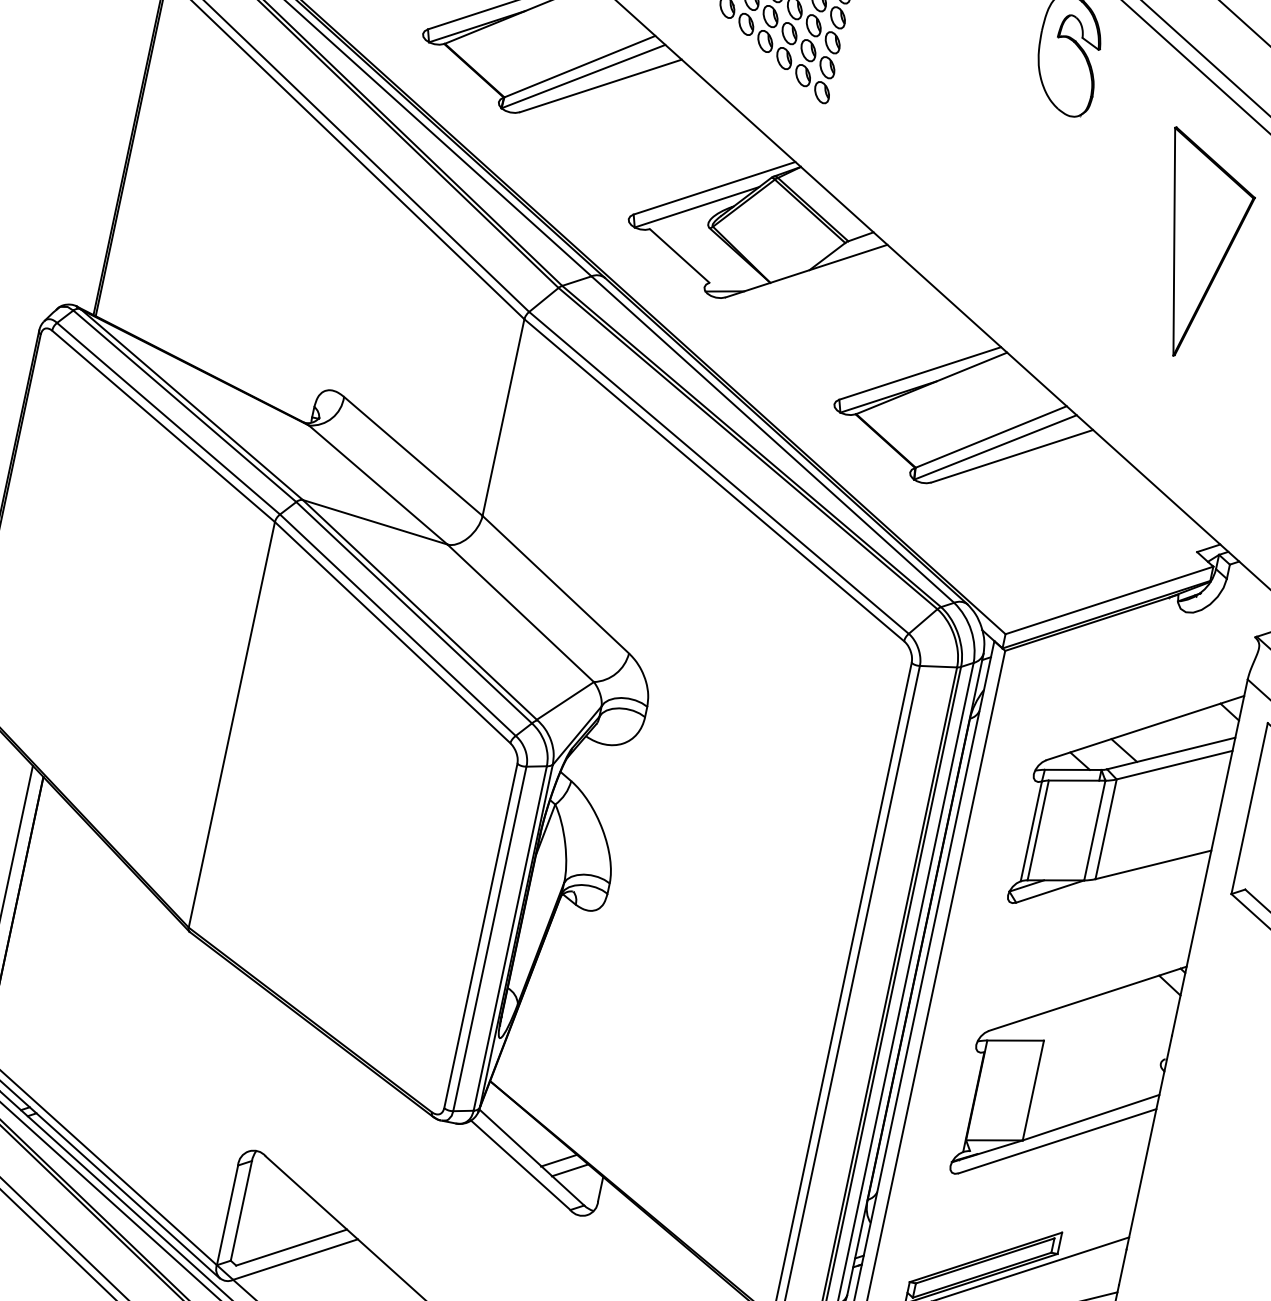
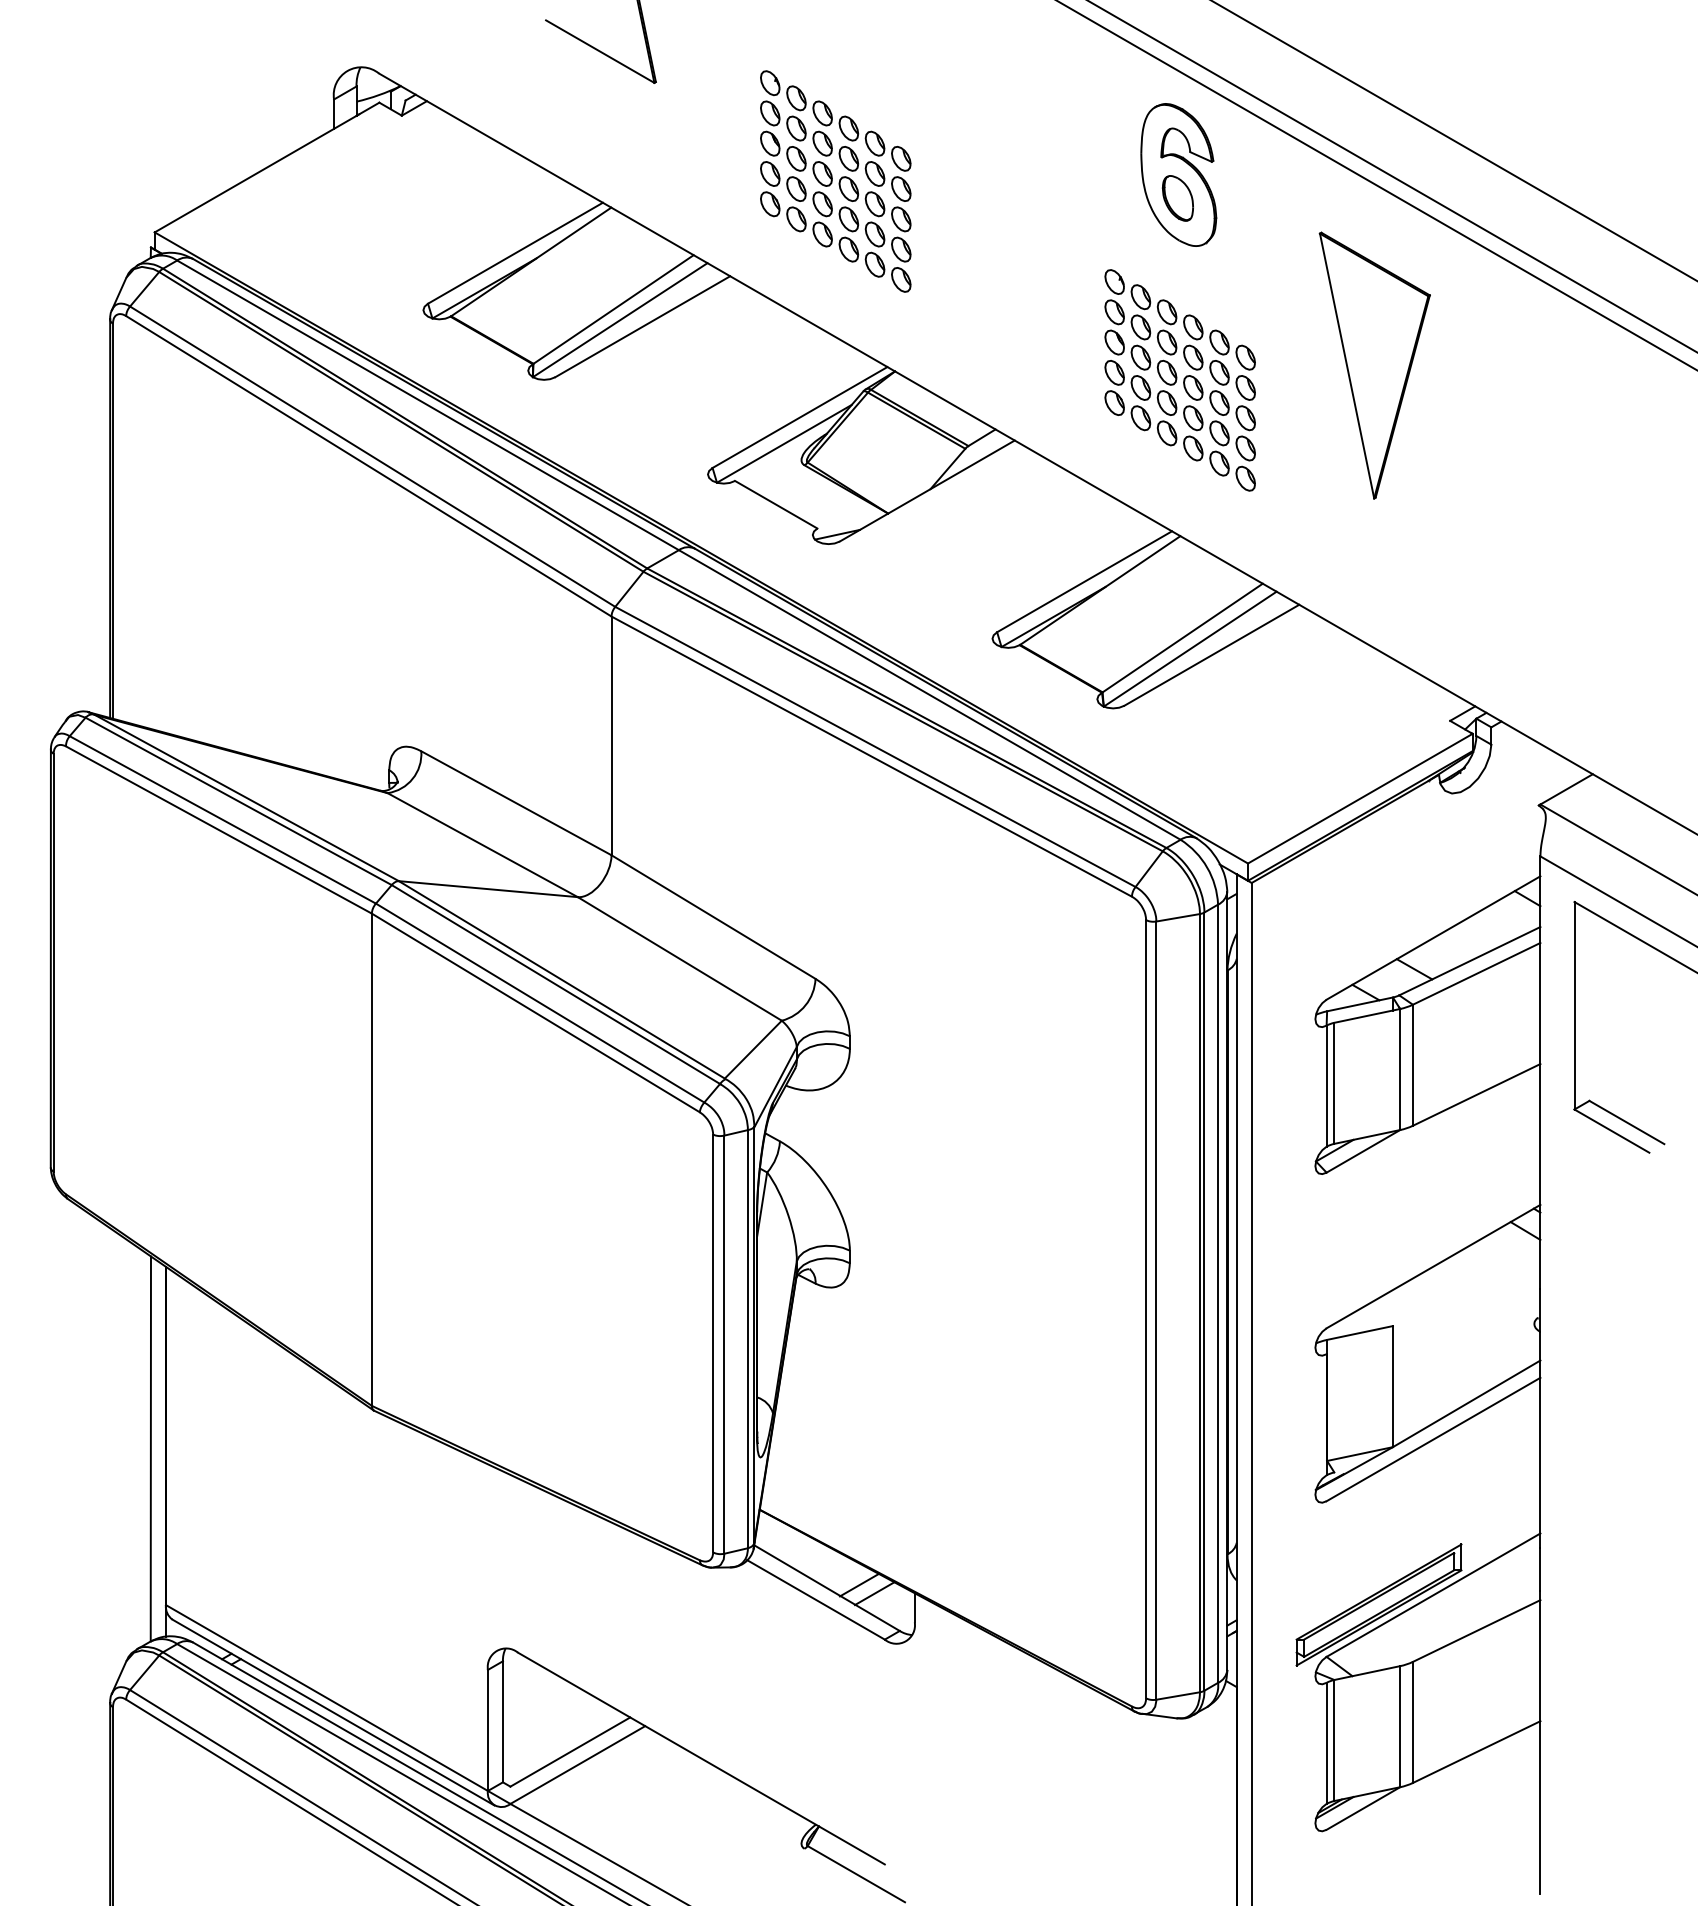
part: (1063, 73) -> (1177, 198), added
part: (1033, 224) -> (1179, 380), added

